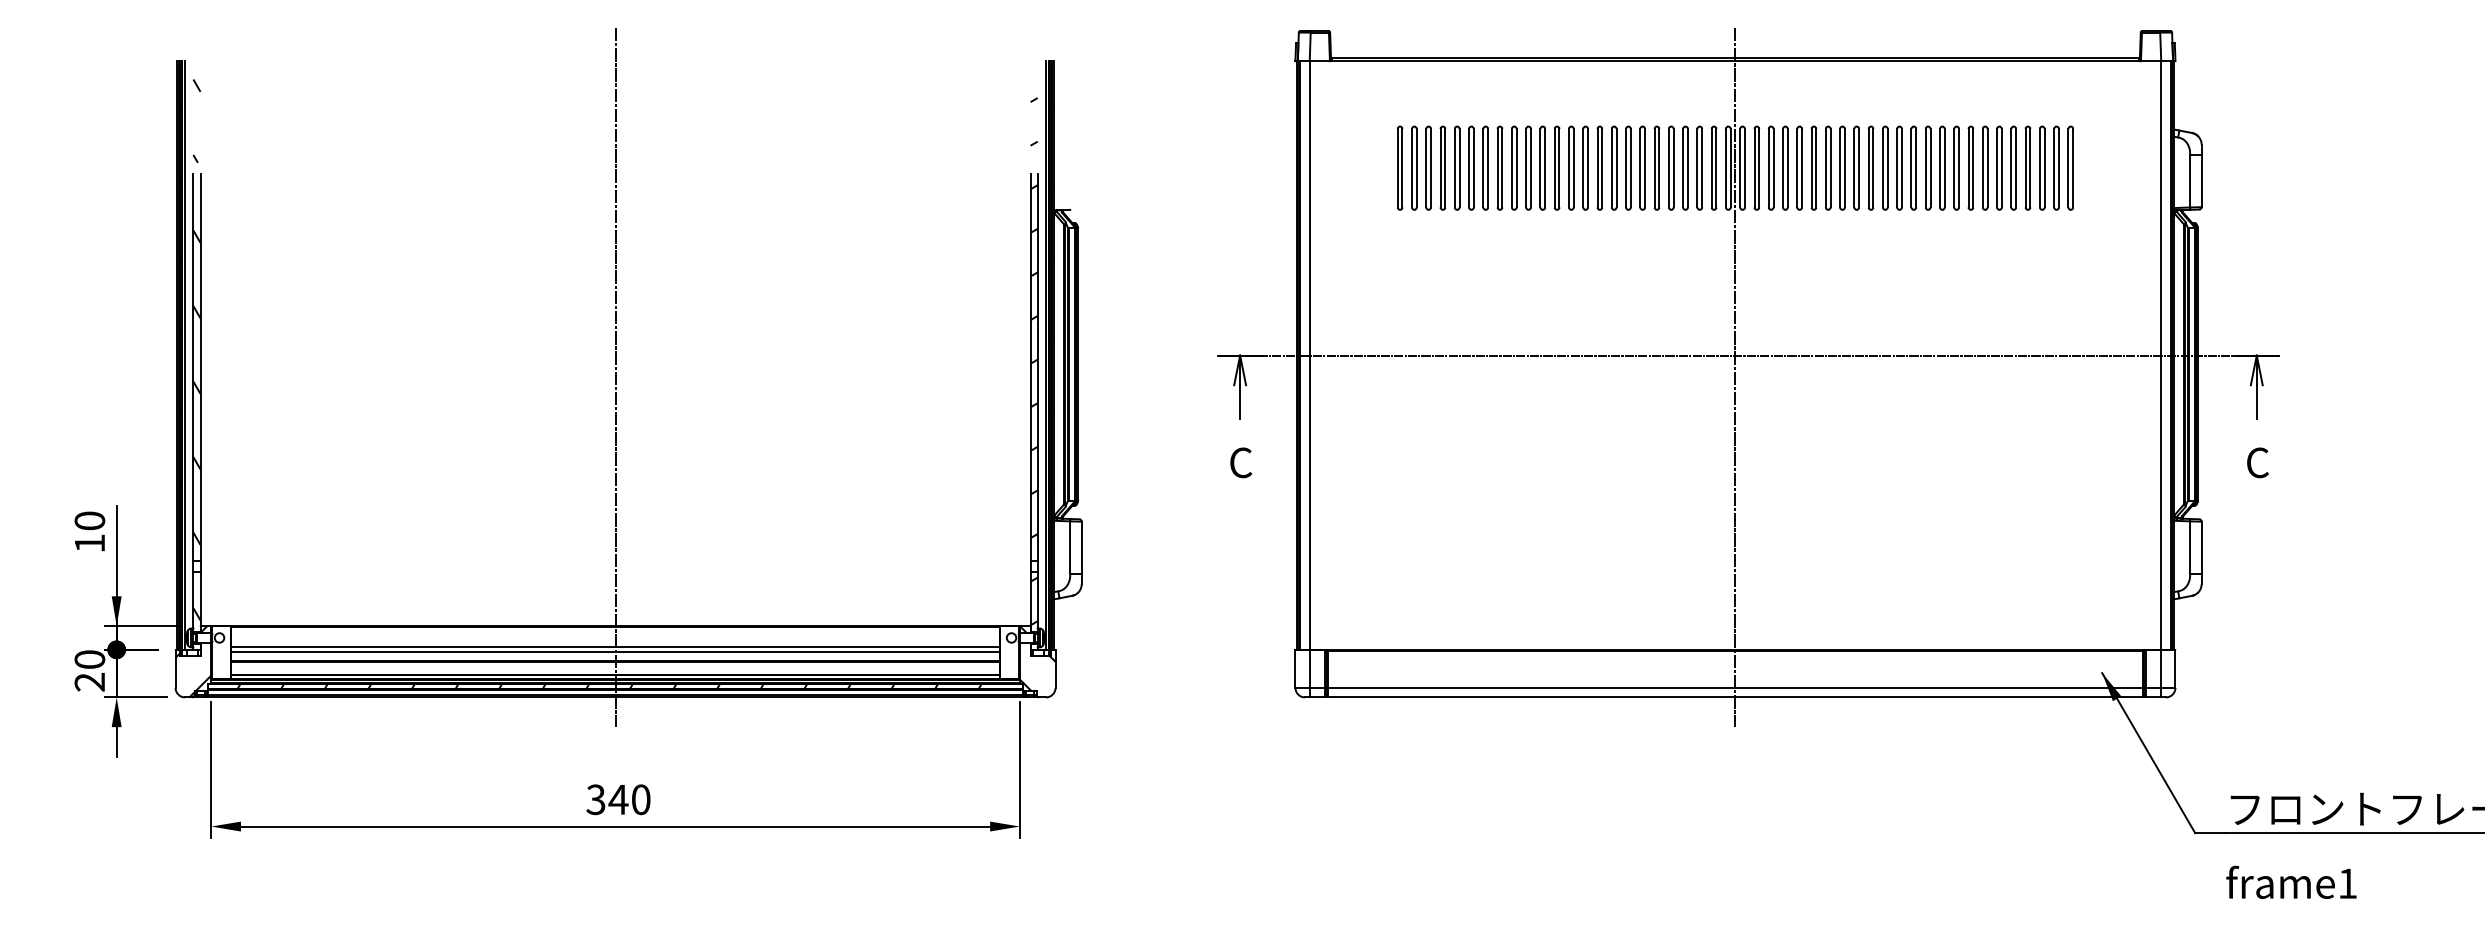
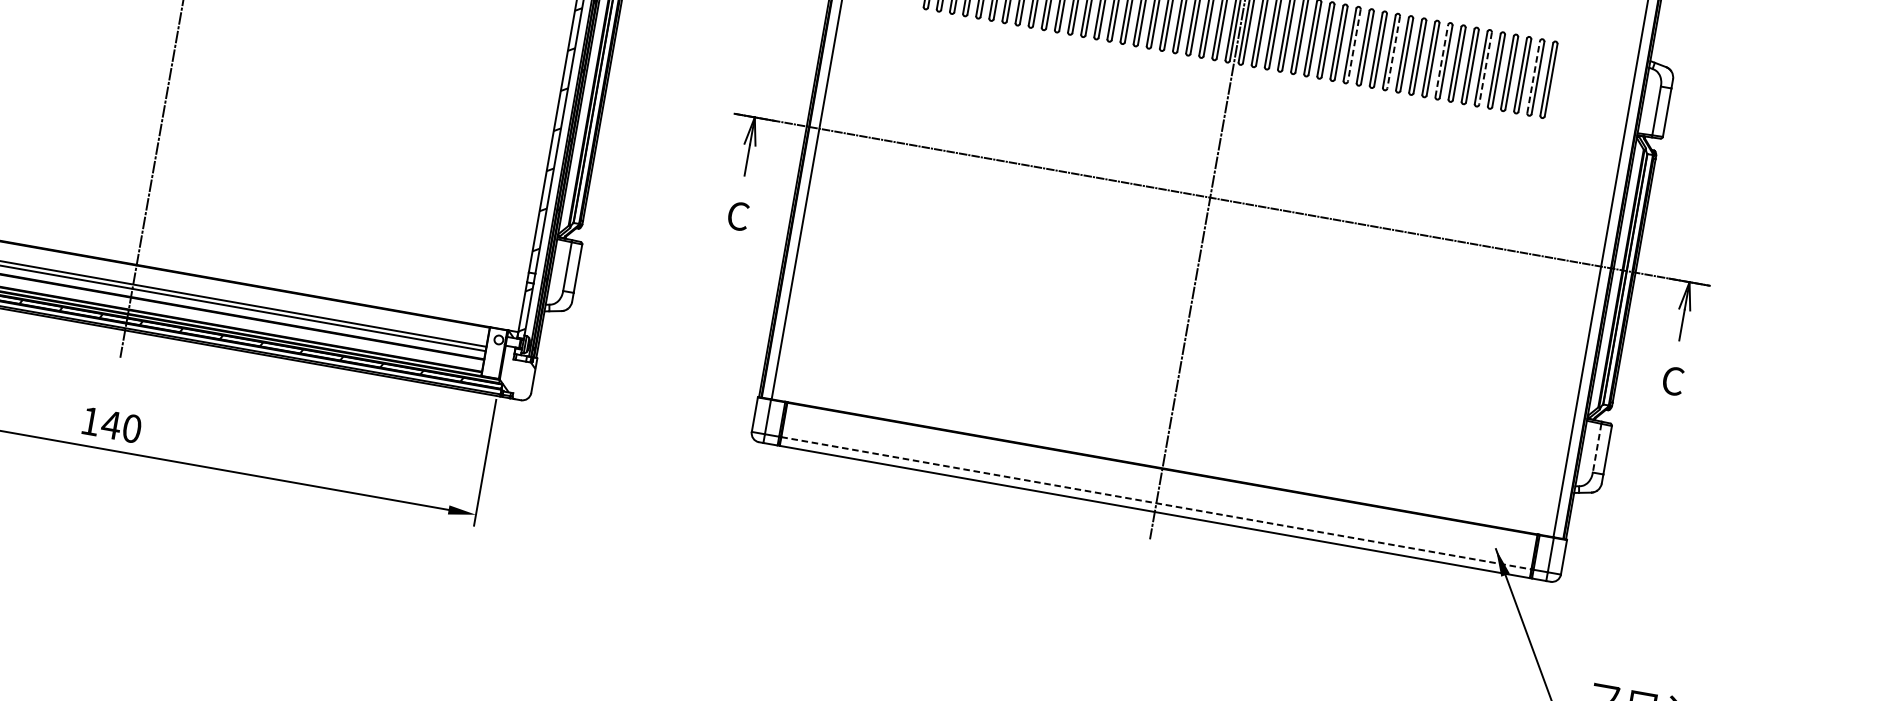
line: (1954, 167) -> (1442, 60), solid -> dashed
line: (2054, 167) -> (1534, 76), solid -> dashed
line: (1859, 168) -> (1354, 45), solid -> dashed
line: (1901, 168) -> (1393, 52), solid -> dashed
line: (2001, 168) -> (1485, 68), solid -> dashed
line: (2190, 548) -> (1597, 448), solid -> dashed
line: (1735, 687) -> (1156, 502), solid -> dashed
text: (595, 799) -> (90, 421), 340 -> 140

